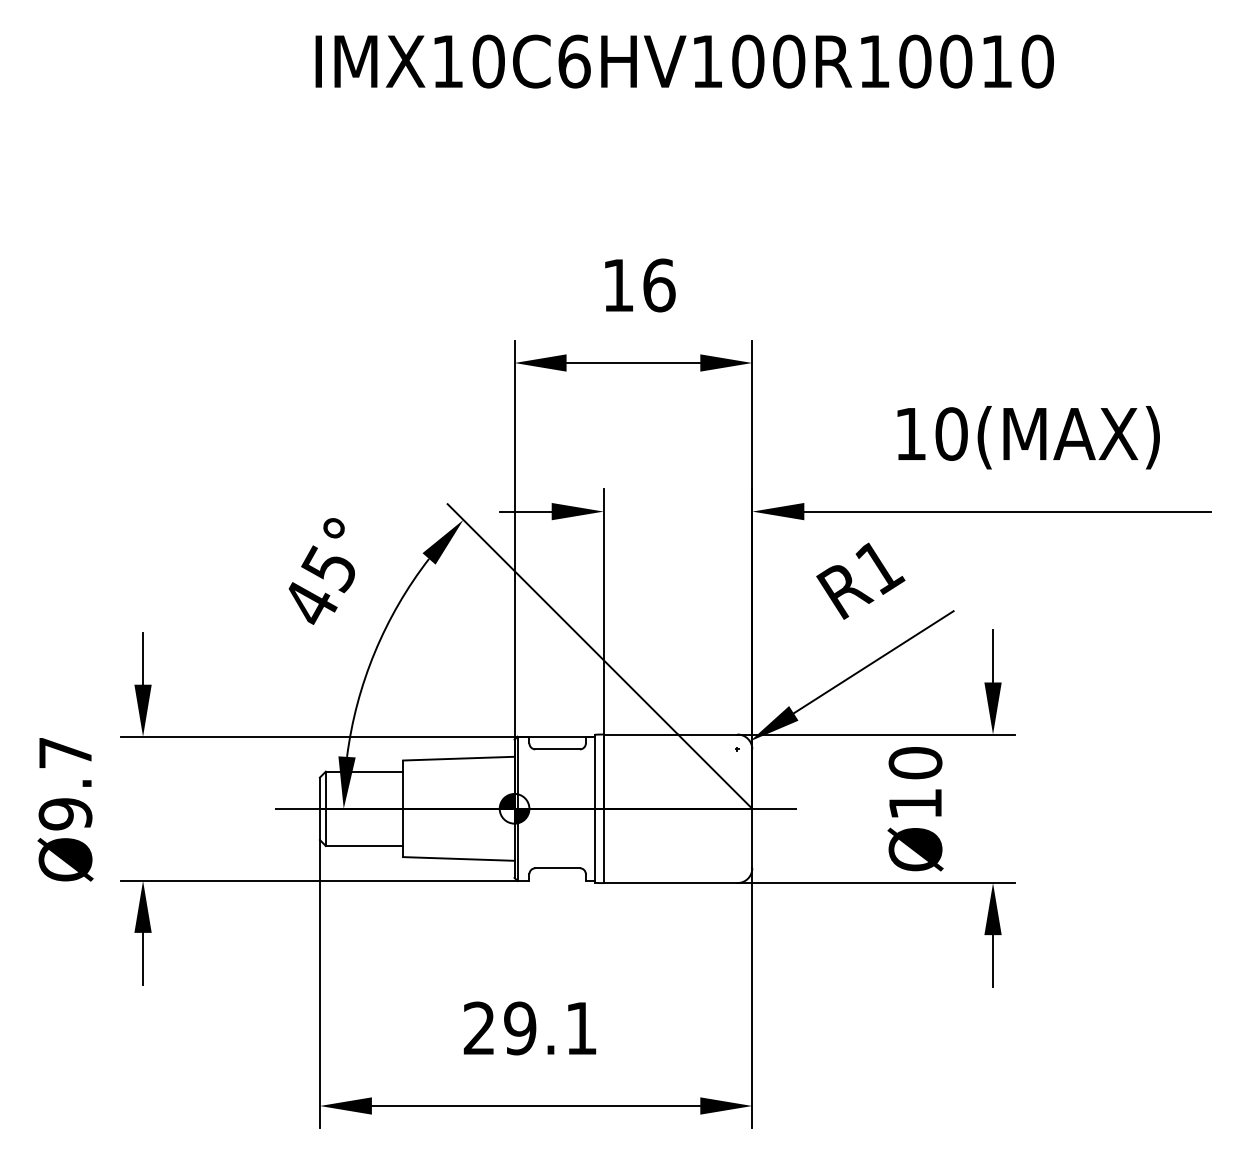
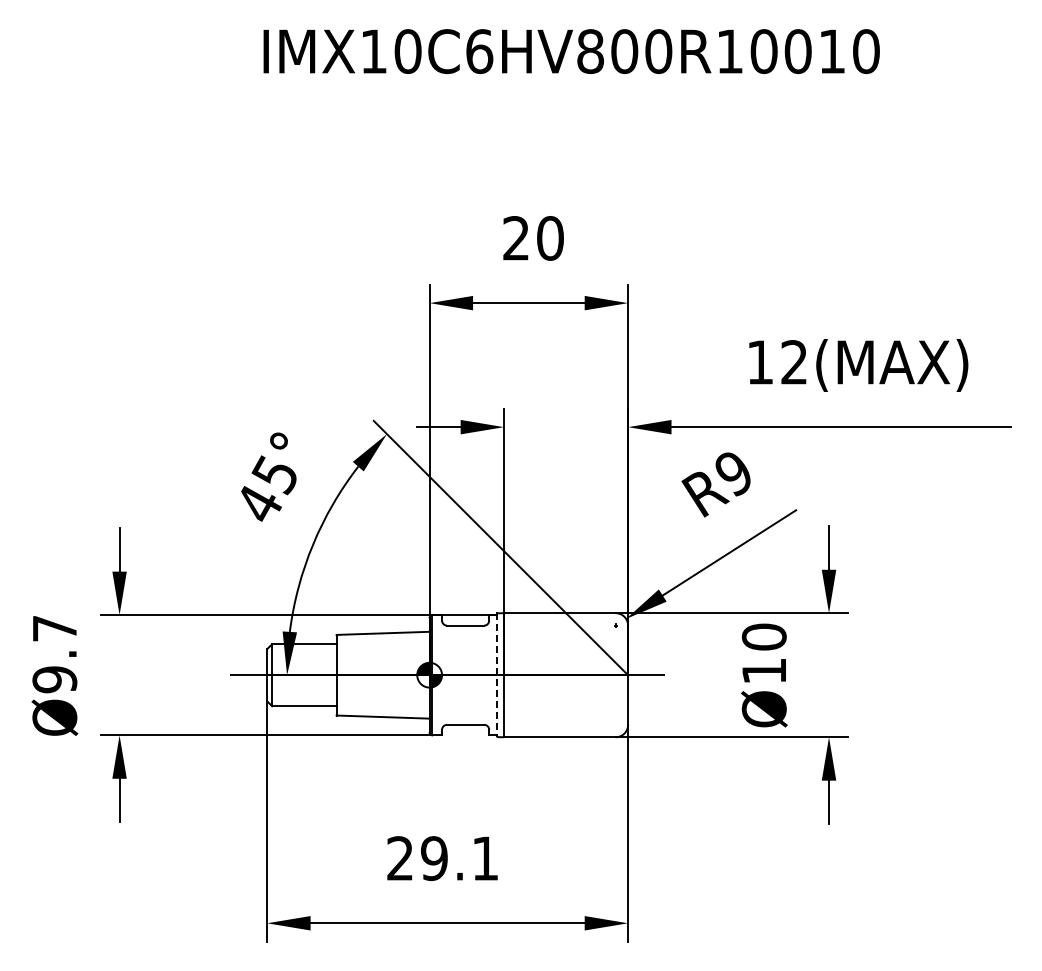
text: (707, 61) -> (590, 51), IMX10C6HV100R10010 -> IMX10C6HV800R10010
text: (638, 285) -> (533, 238), 16 -> 20
text: (951, 434) -> (794, 362), 10(MAX) -> 12(MAX)
text: (879, 568) -> (734, 474), R1 -> R9
line: (594, 809) -> (496, 675), solid -> dashed

